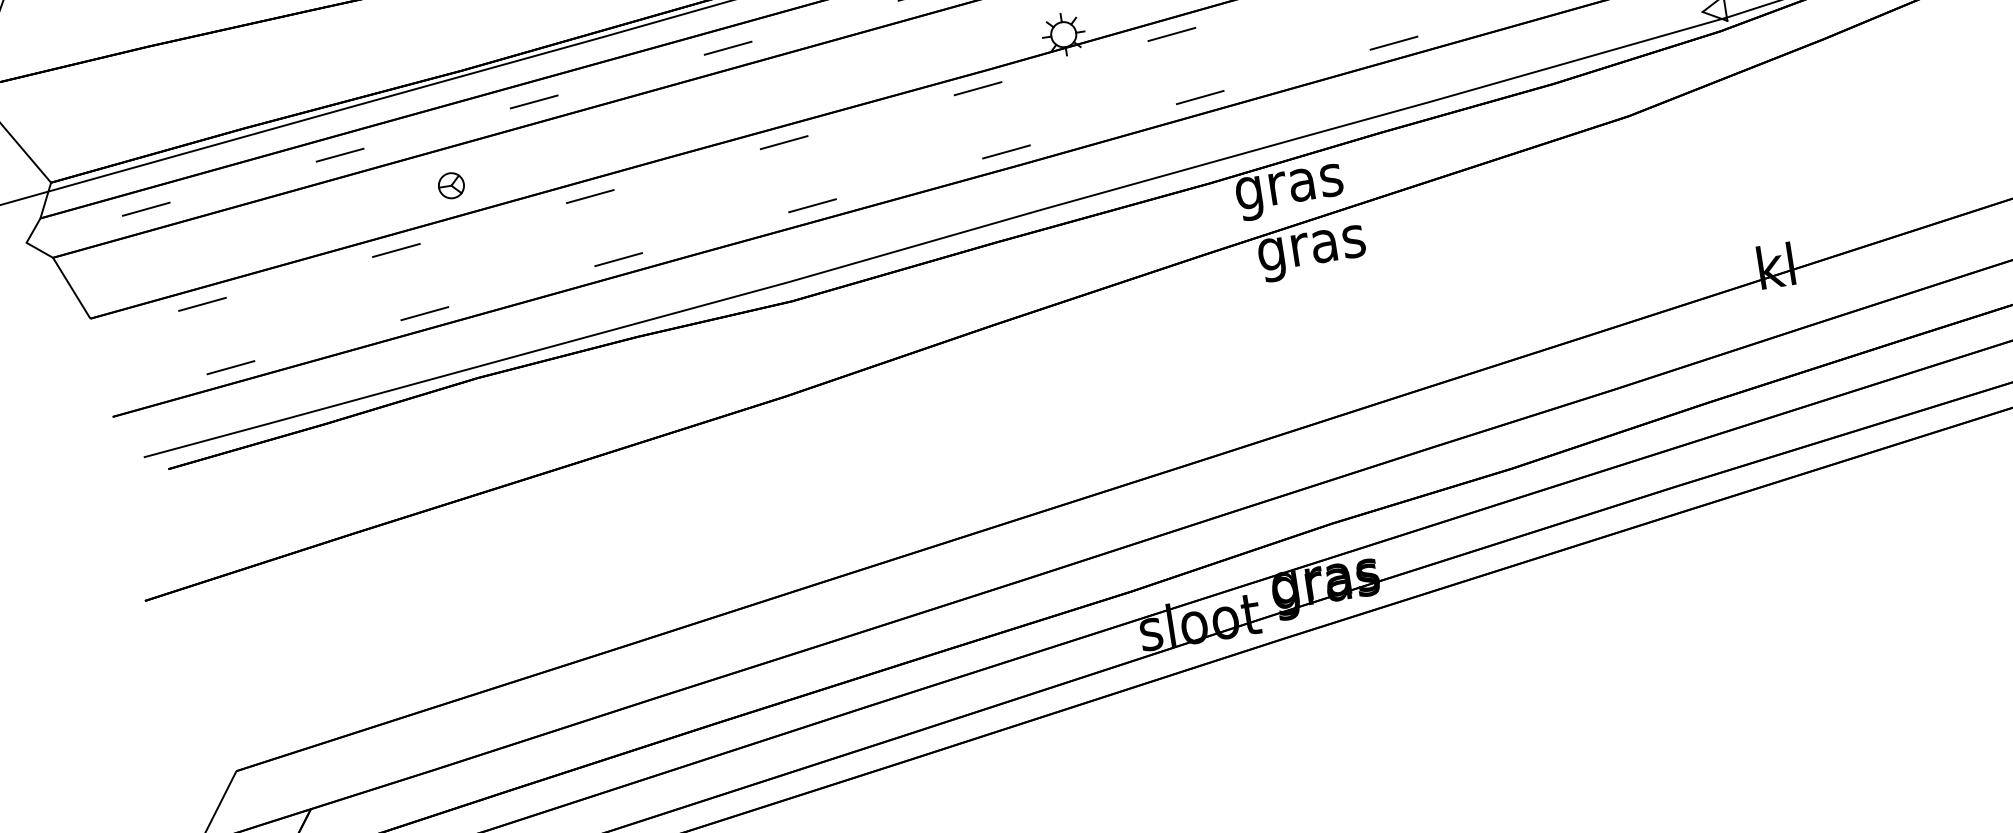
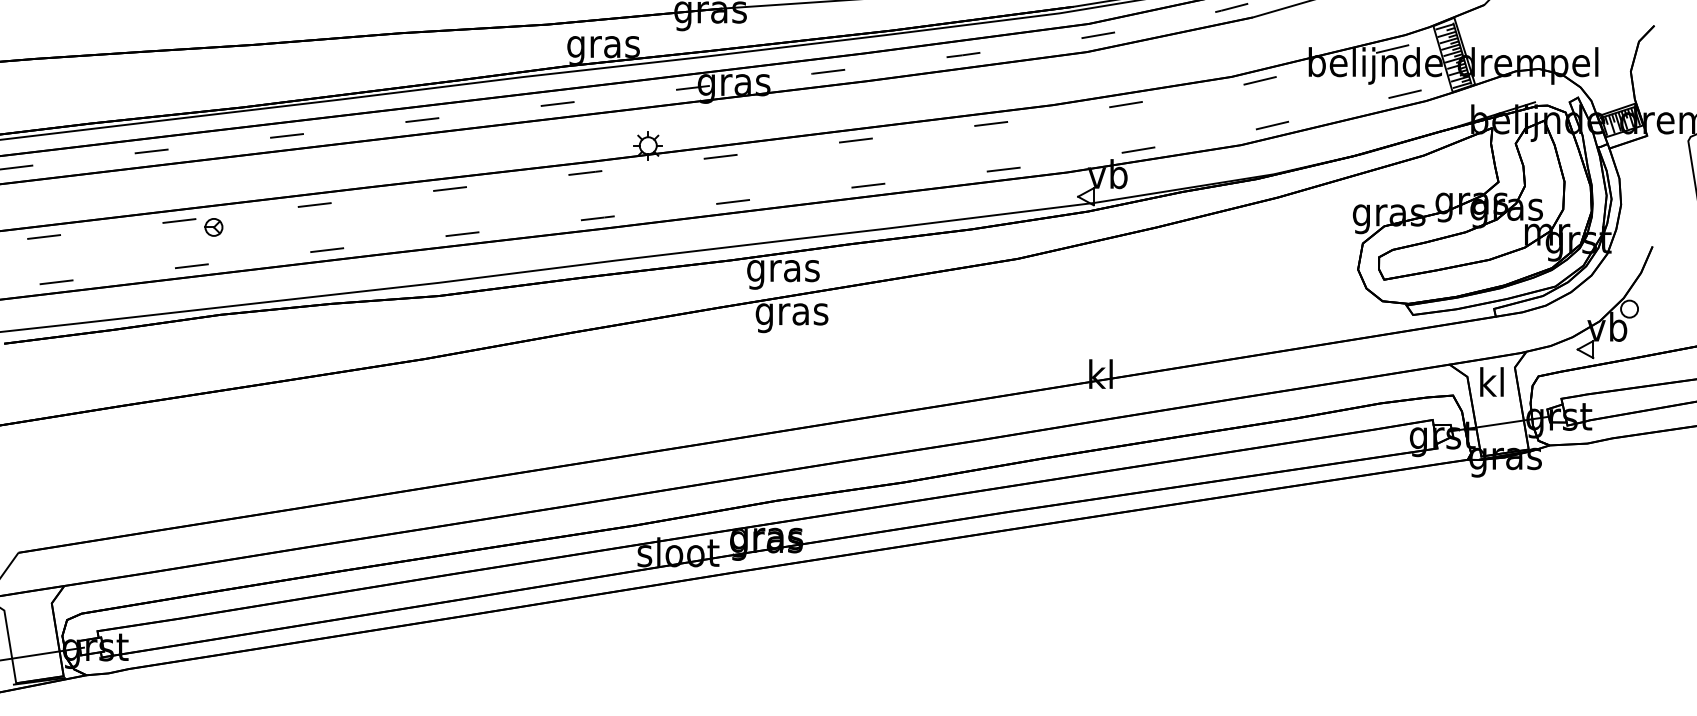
part: (450, 185) -> (213, 227), moved

